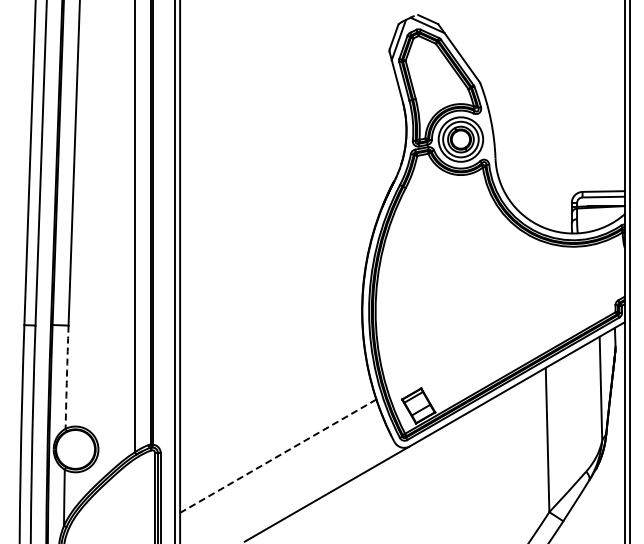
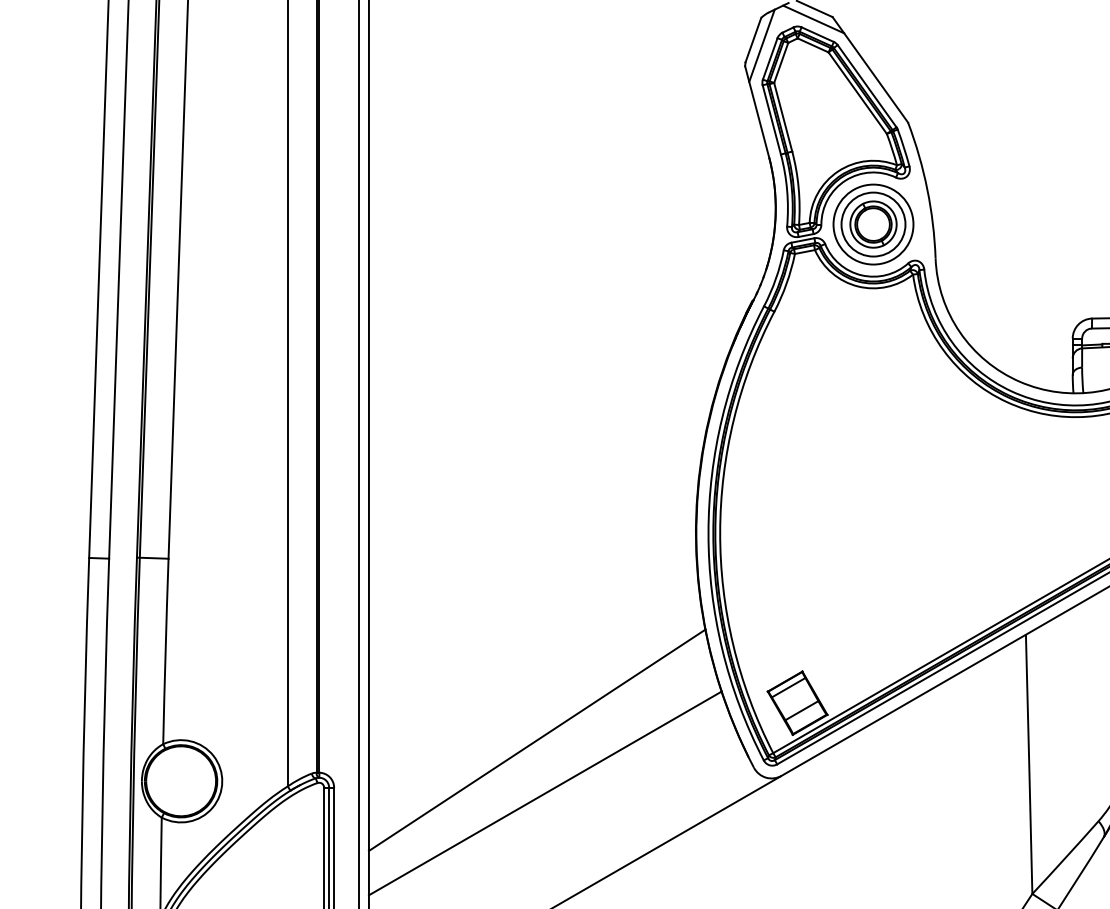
arc: (66, 377) -> (164, 652), dashed -> solid
line: (273, 426) -> (536, 740), added
line: (277, 456) -> (543, 793), dashed -> solid

